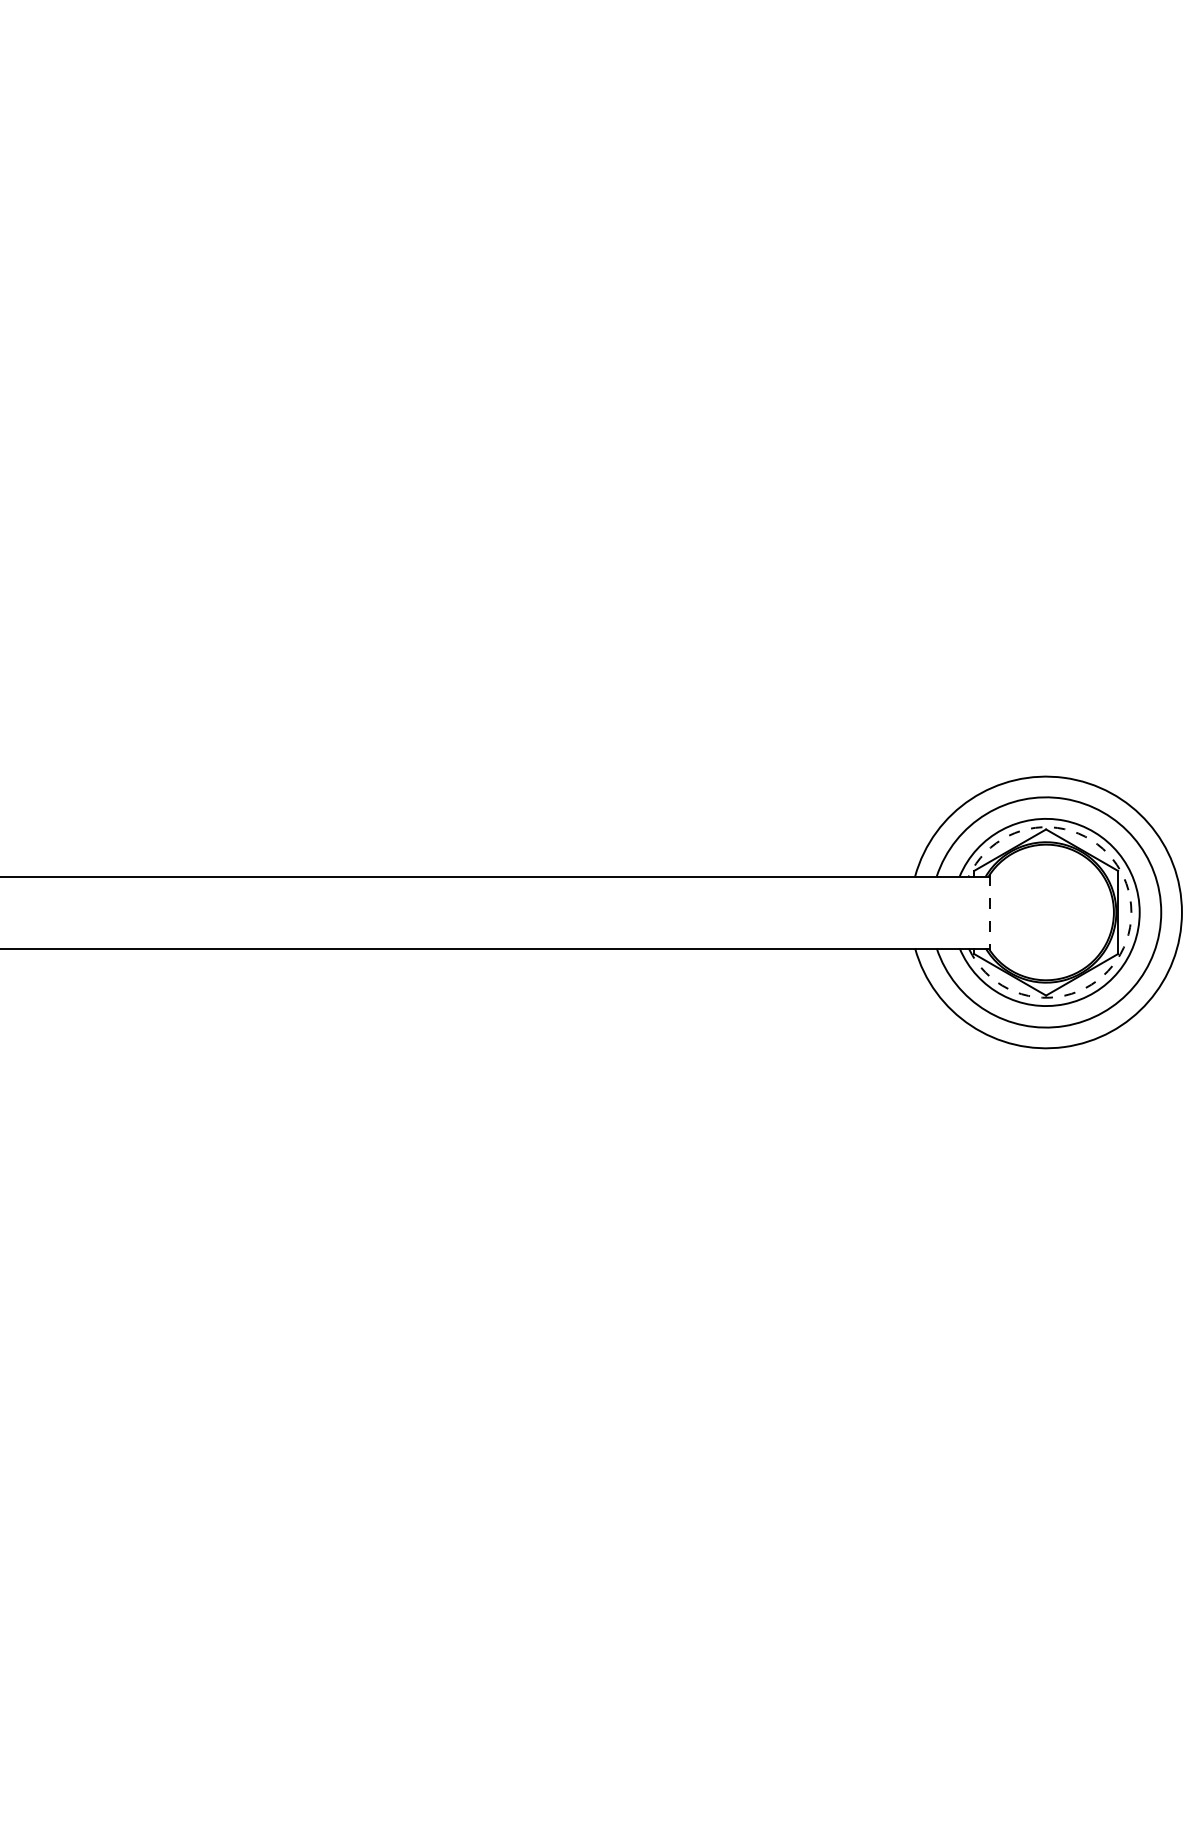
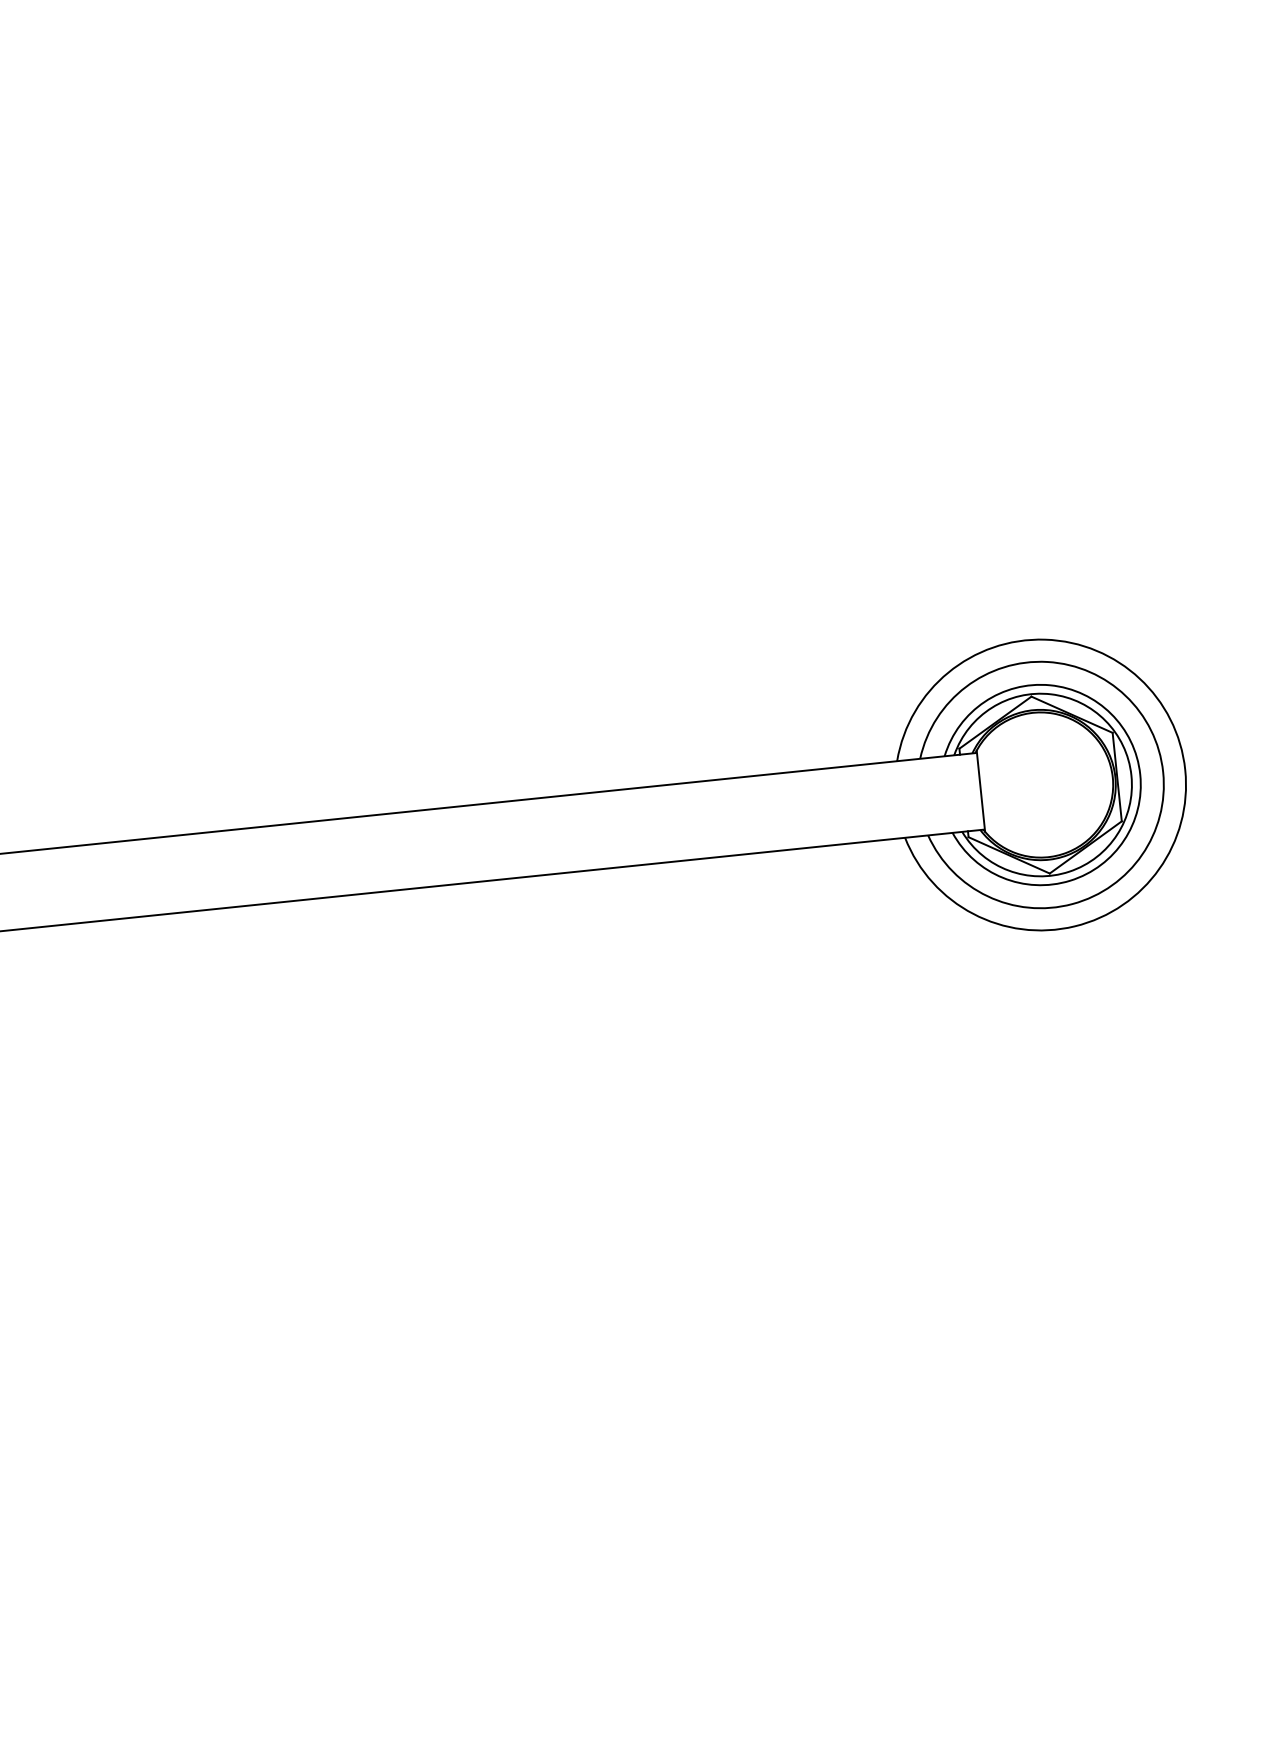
arc: (1131, 912) -> (1131, 775), dashed -> solid
line: (990, 913) -> (981, 792), dashed -> solid

